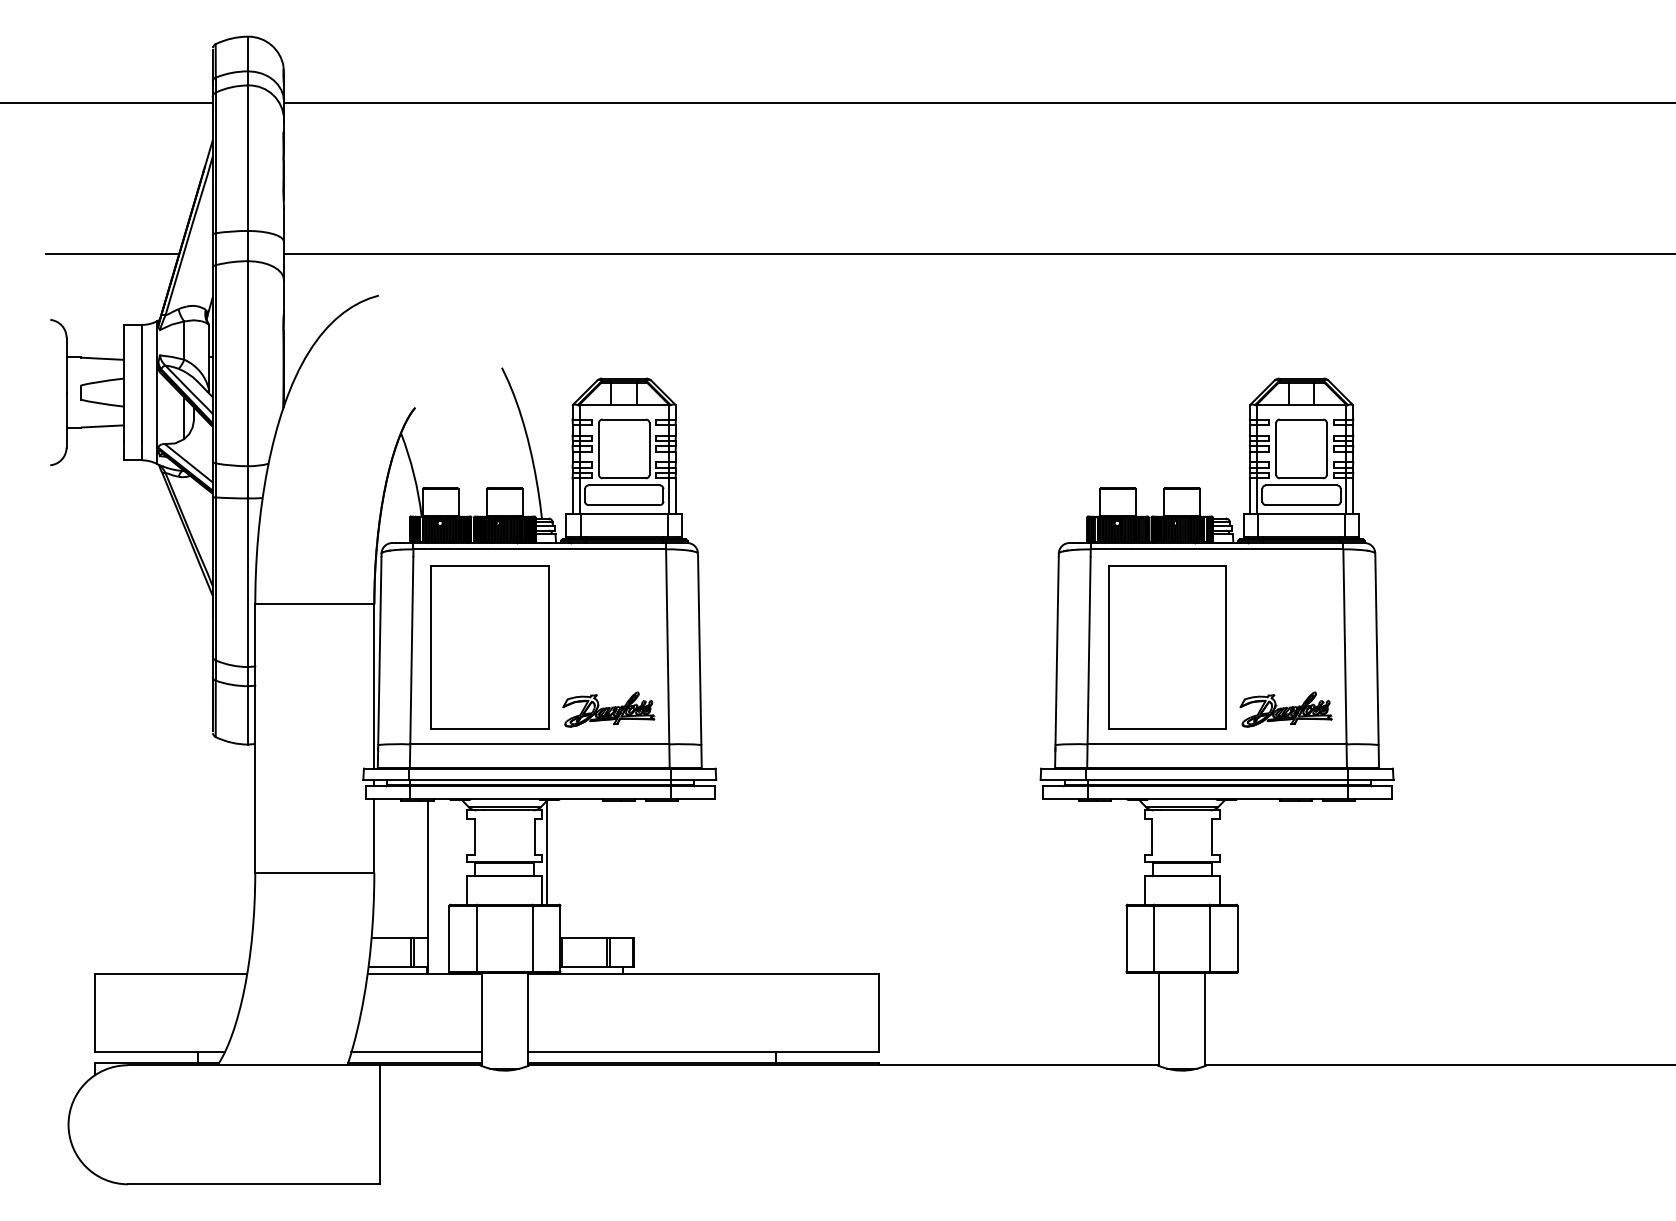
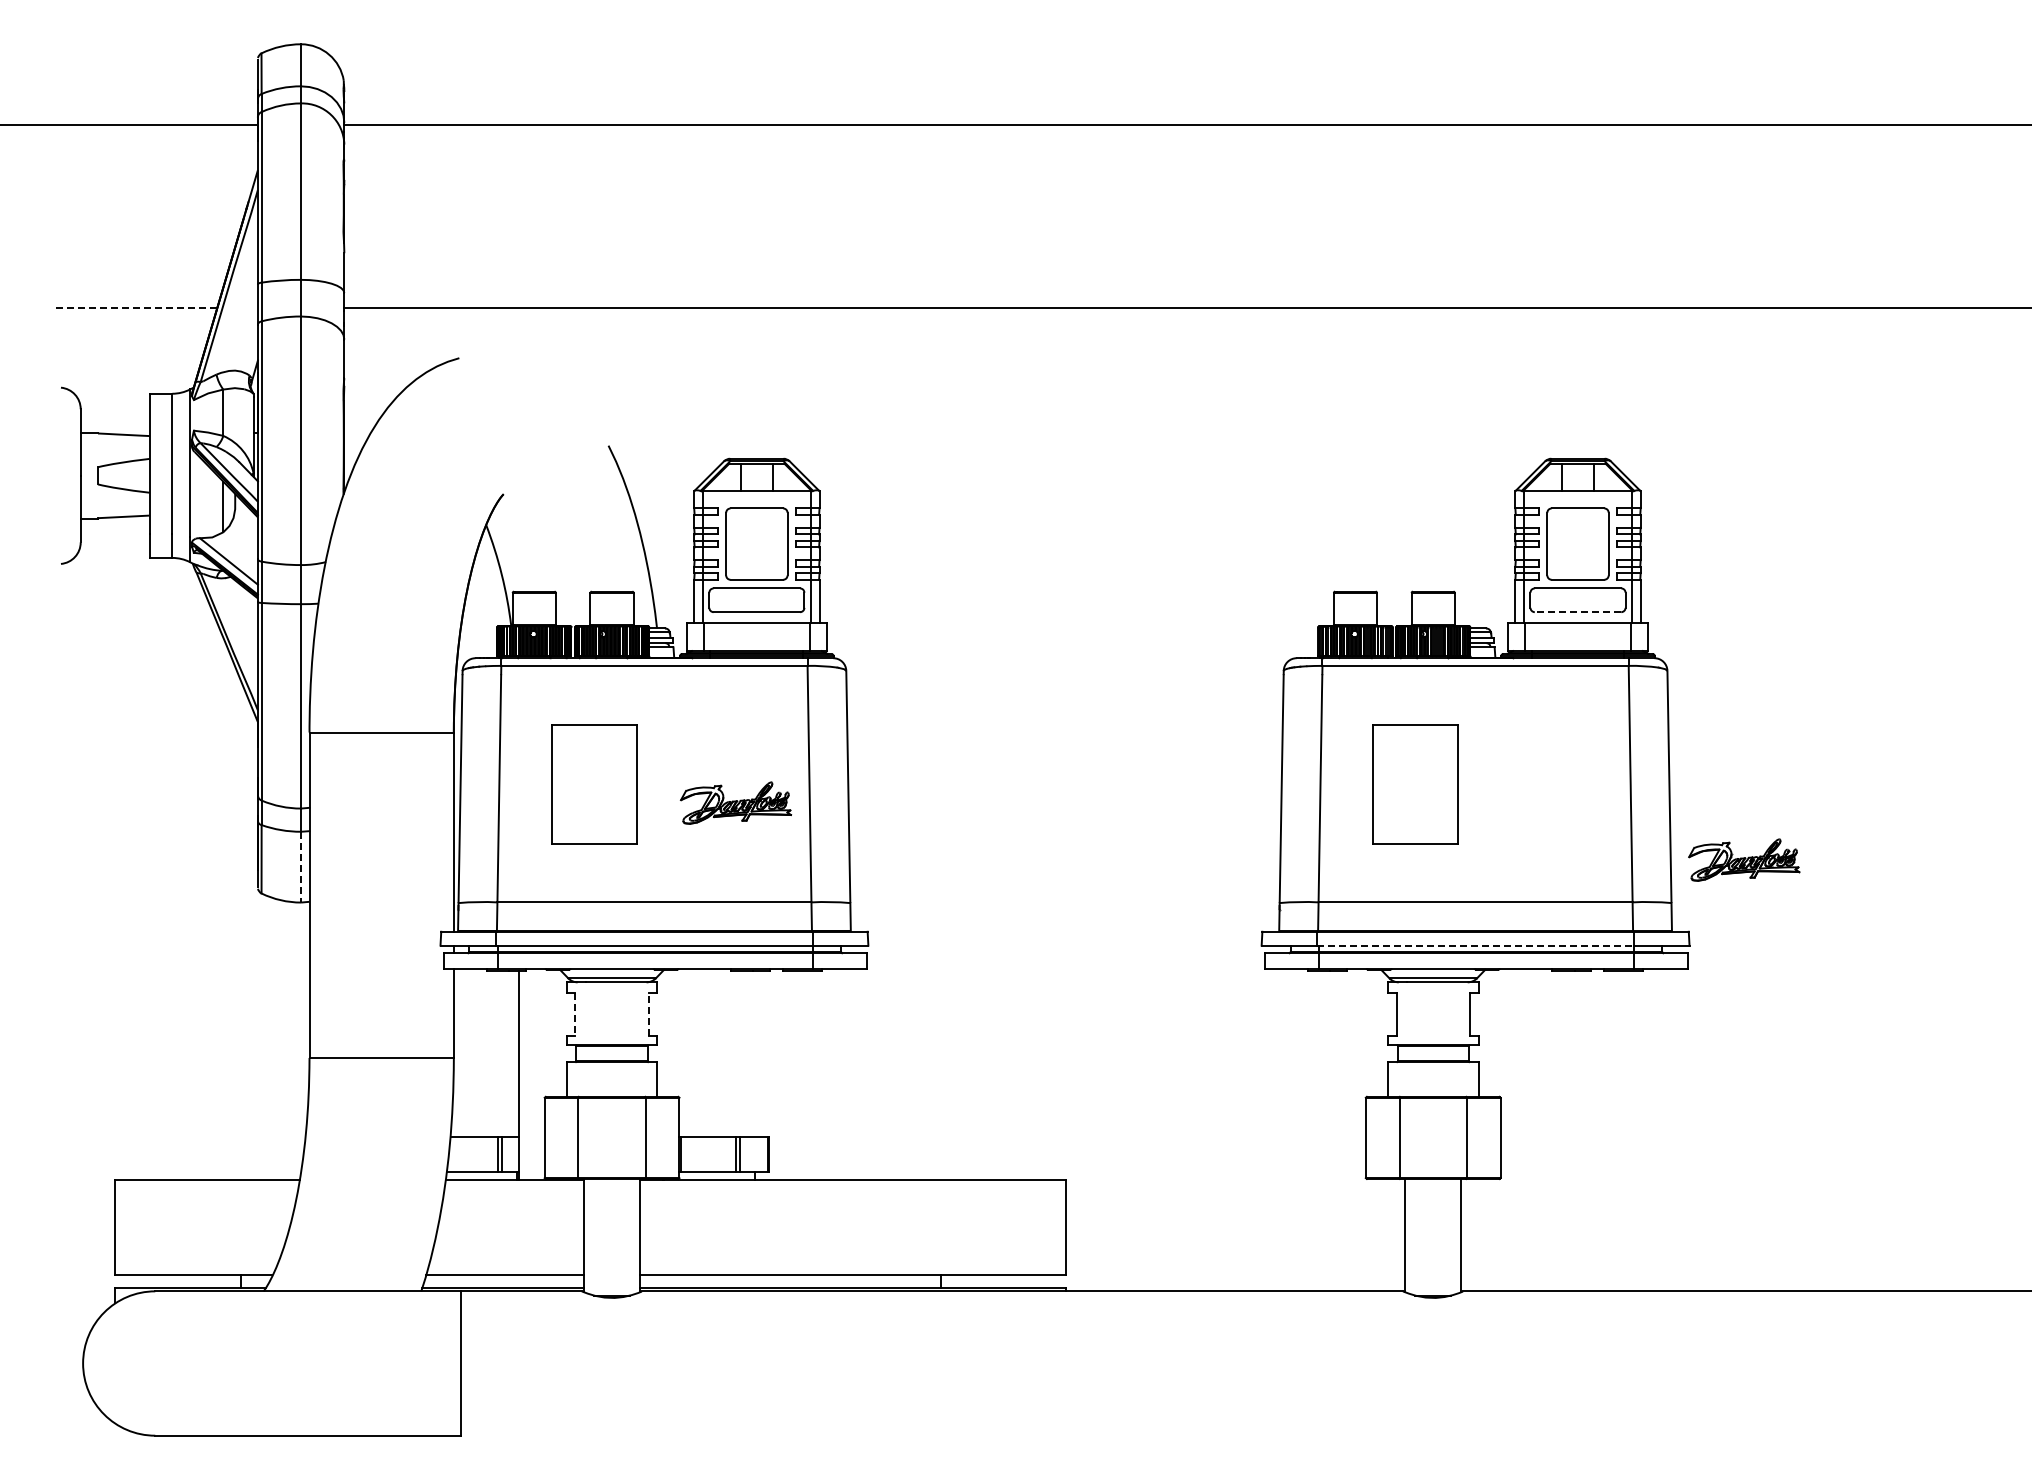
line: (113, 254) -> (137, 308), solid -> dashed
line: (1301, 505) -> (1577, 612), solid -> dashed
part: (490, 647) -> (594, 784), size x0.6
part: (1167, 647) -> (1415, 784), size x0.6
part: (608, 709) -> (735, 802), moved
part: (1286, 709) -> (1744, 859), moved
line: (248, 715) -> (301, 867), solid -> dashed
line: (1216, 779) -> (1475, 945), solid -> dashed
line: (474, 836) -> (575, 1014), solid -> dashed
line: (534, 836) -> (648, 1014), solid -> dashed
line: (546, 852) -> (662, 1033), removed

